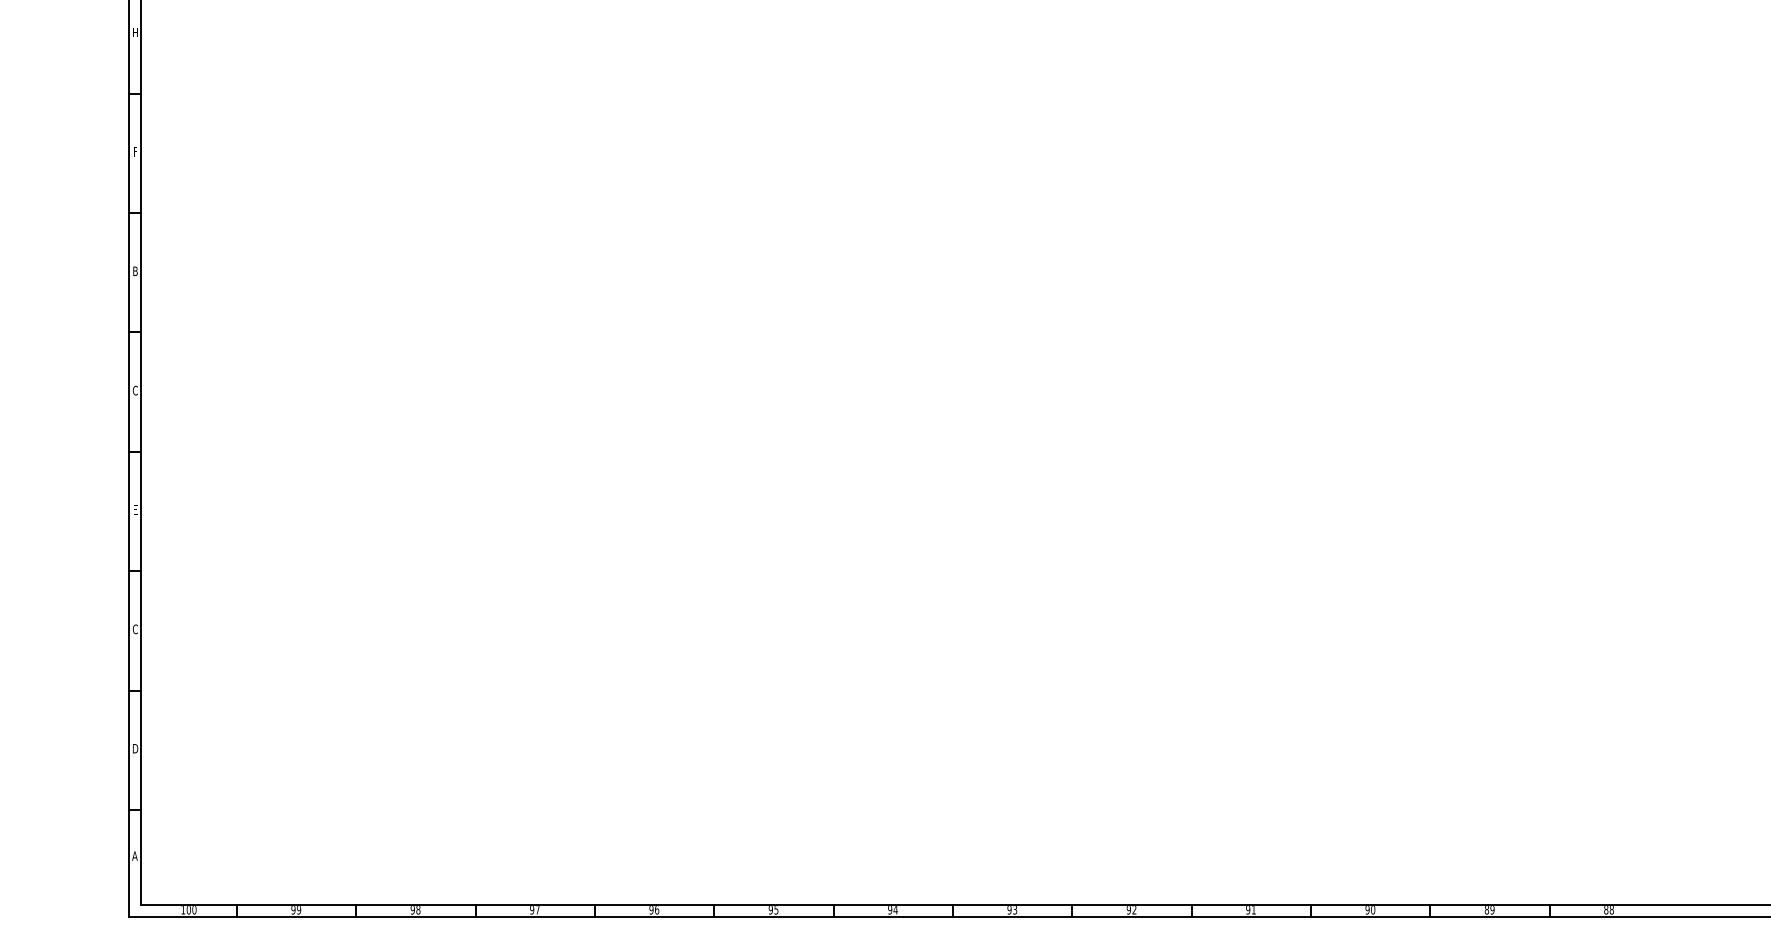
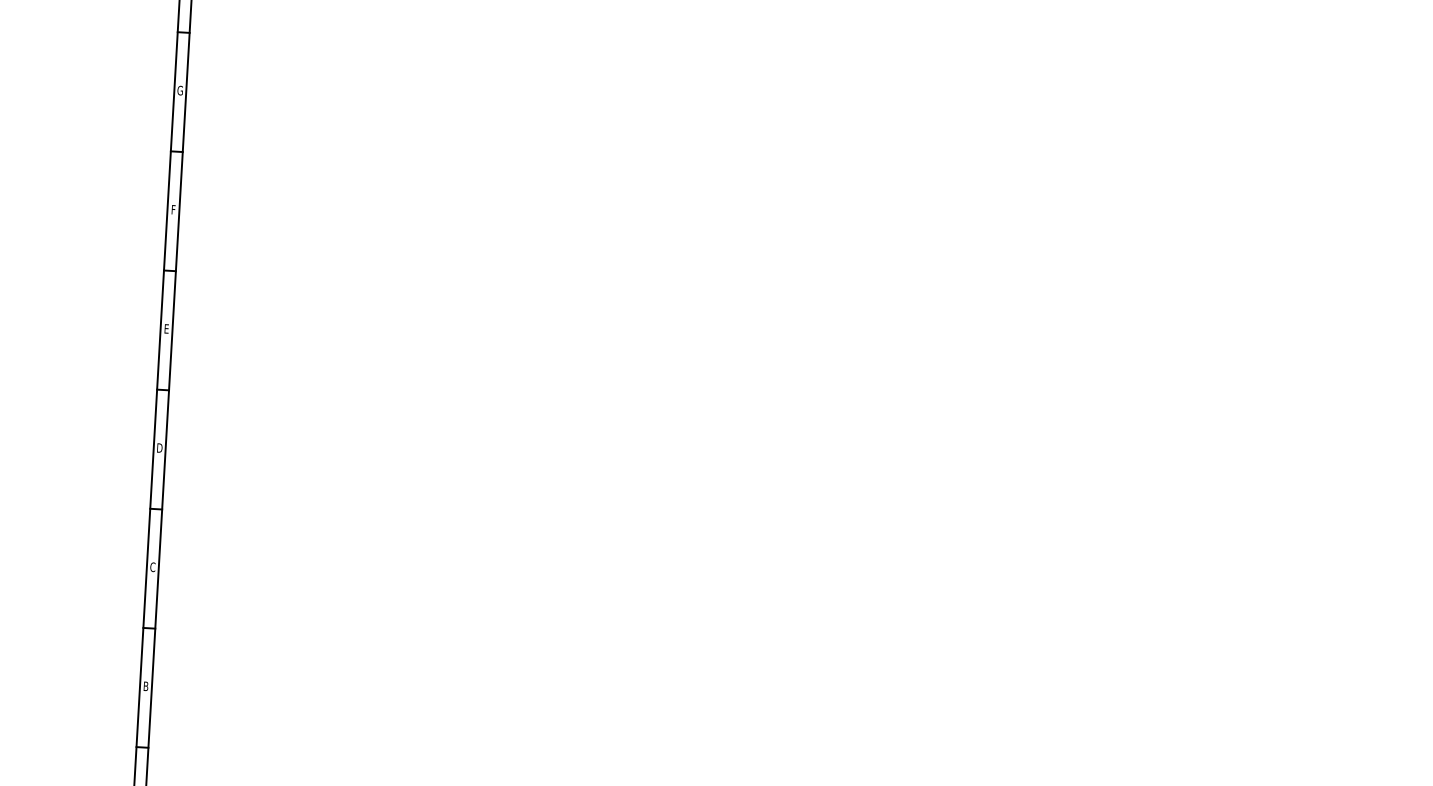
text: (135, 151) -> (180, 90), F -> G
text: (135, 270) -> (173, 208), B -> F
text: (134, 390) -> (165, 328), C -> E
text: (135, 509) -> (159, 447), E -> D
text: (135, 748) -> (146, 686), D -> B

